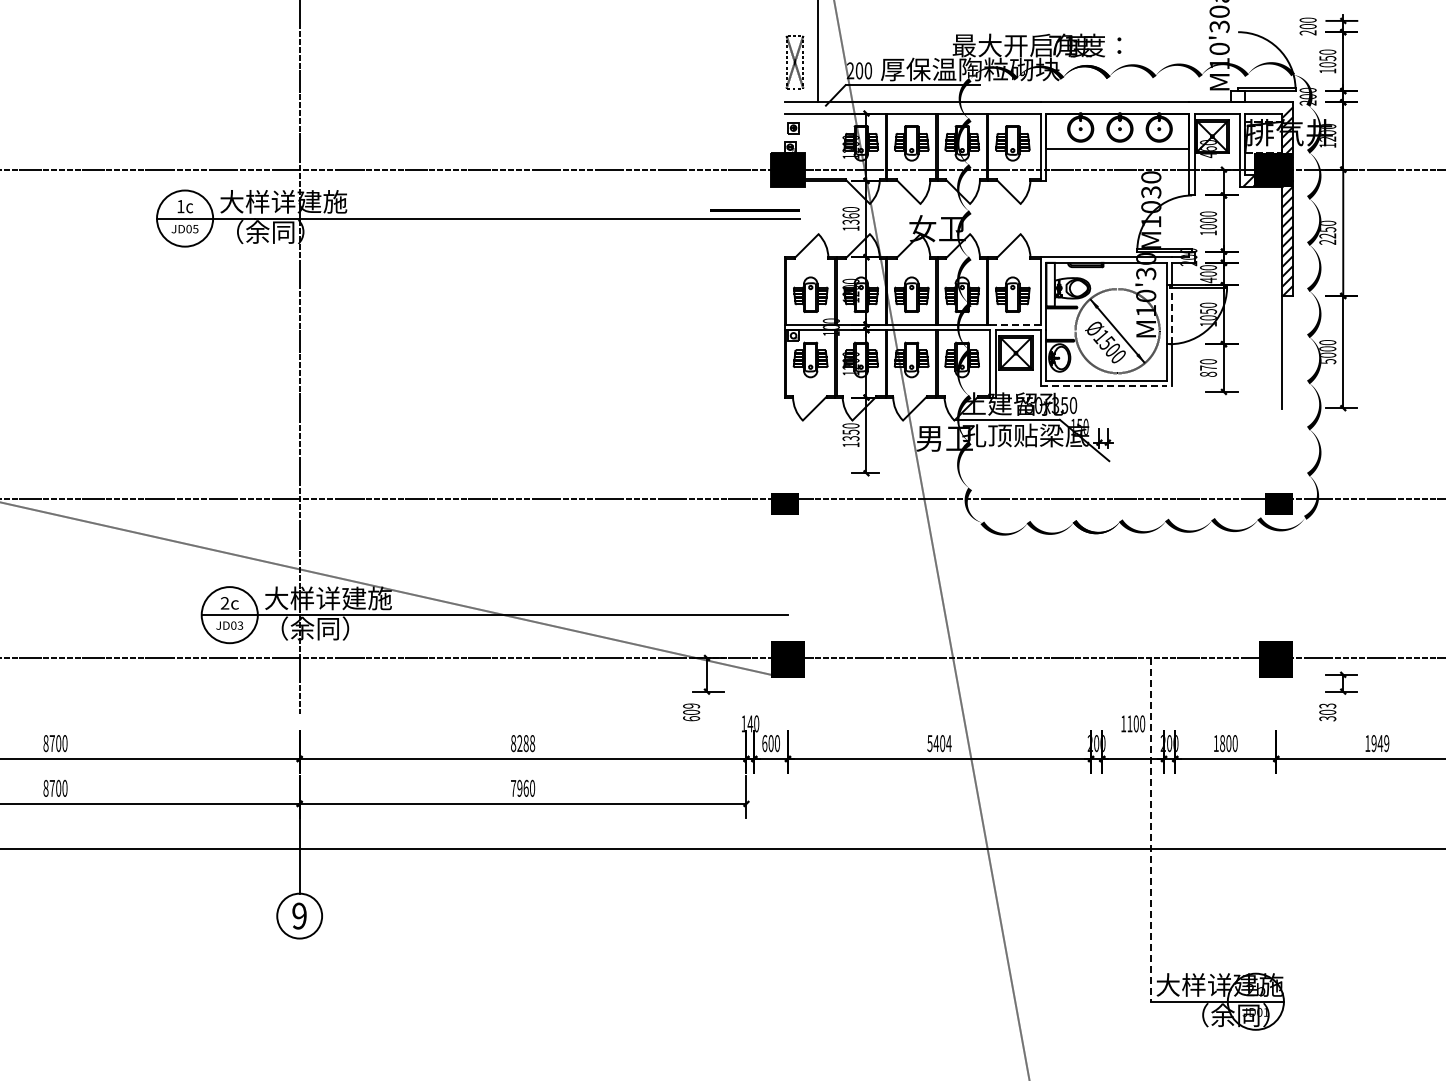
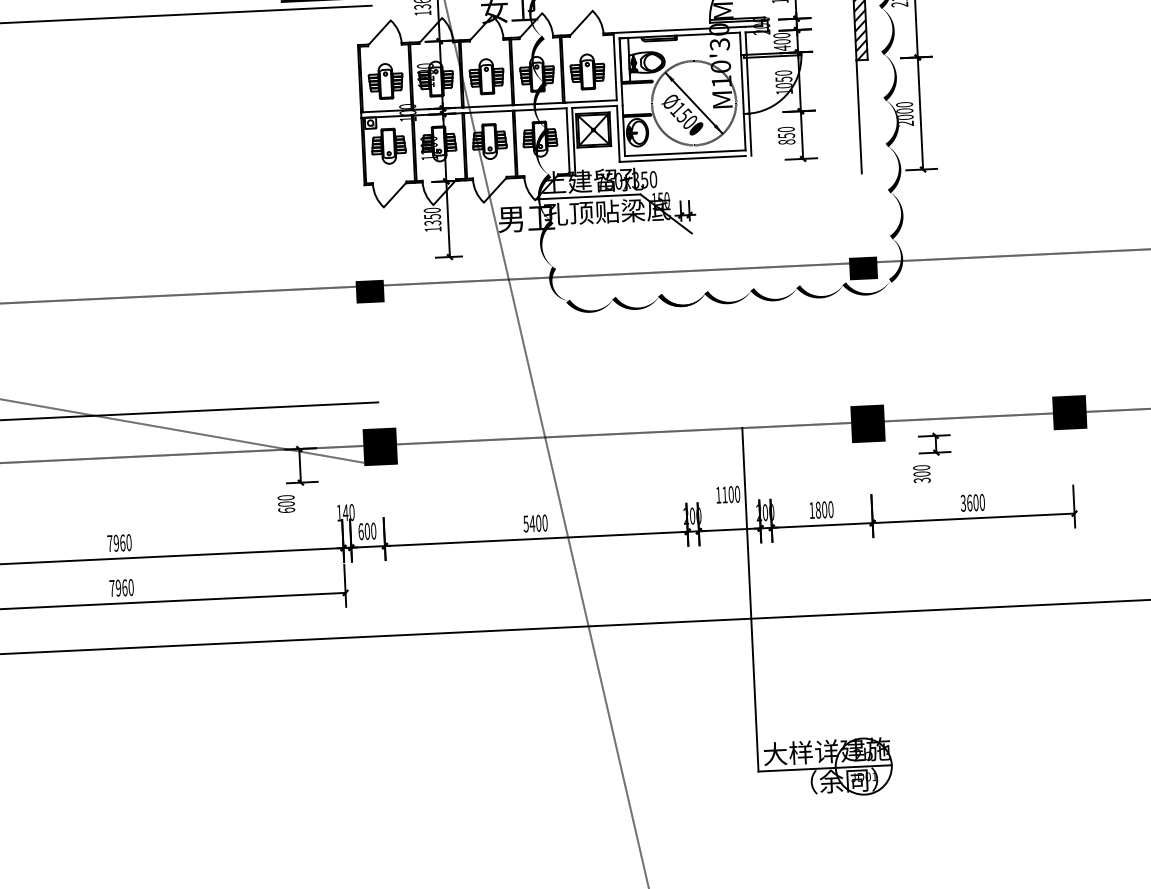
line: (1172, 314) -> (748, 83), dashed -> solid
line: (1015, 324) -> (591, 101), dashed -> solid
text: (1328, 361) -> (906, 123), 5000 -> 2000
text: (1208, 367) -> (786, 135), 870 -> 850
line: (1104, 386) -> (683, 159), dashed -> solid
text: (691, 705) -> (286, 497), 609 -> 600
text: (1327, 705) -> (921, 467), 303 -> 300
text: (523, 743) -> (120, 543), 8288 -> 7960
text: (948, 743) -> (544, 523), 5404 -> 5400
text: (1377, 743) -> (973, 502), 1949 -> 3600
line: (1150, 830) -> (750, 600), dashed -> solid

